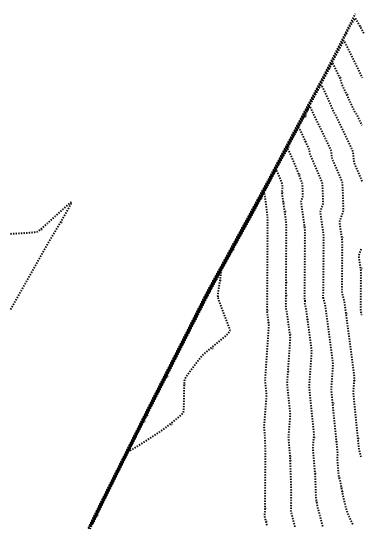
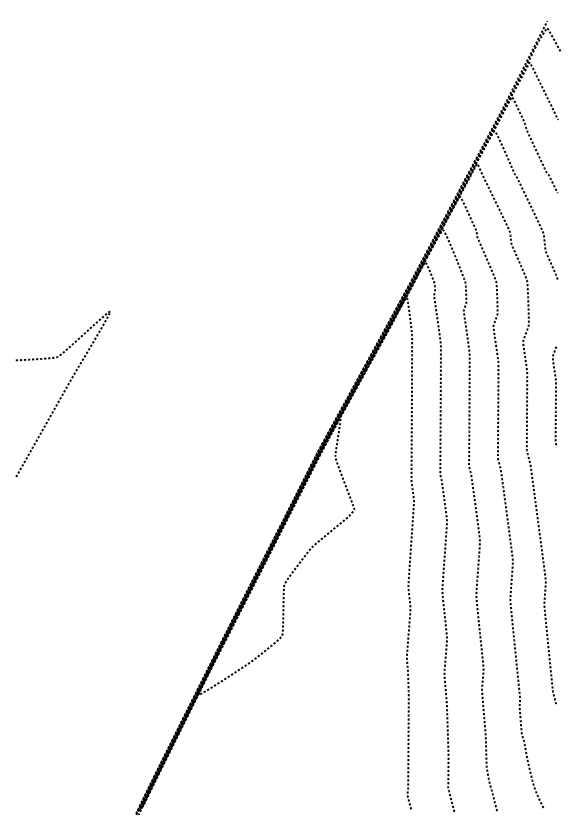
curve: (360, 281) -> (555, 396), moved

